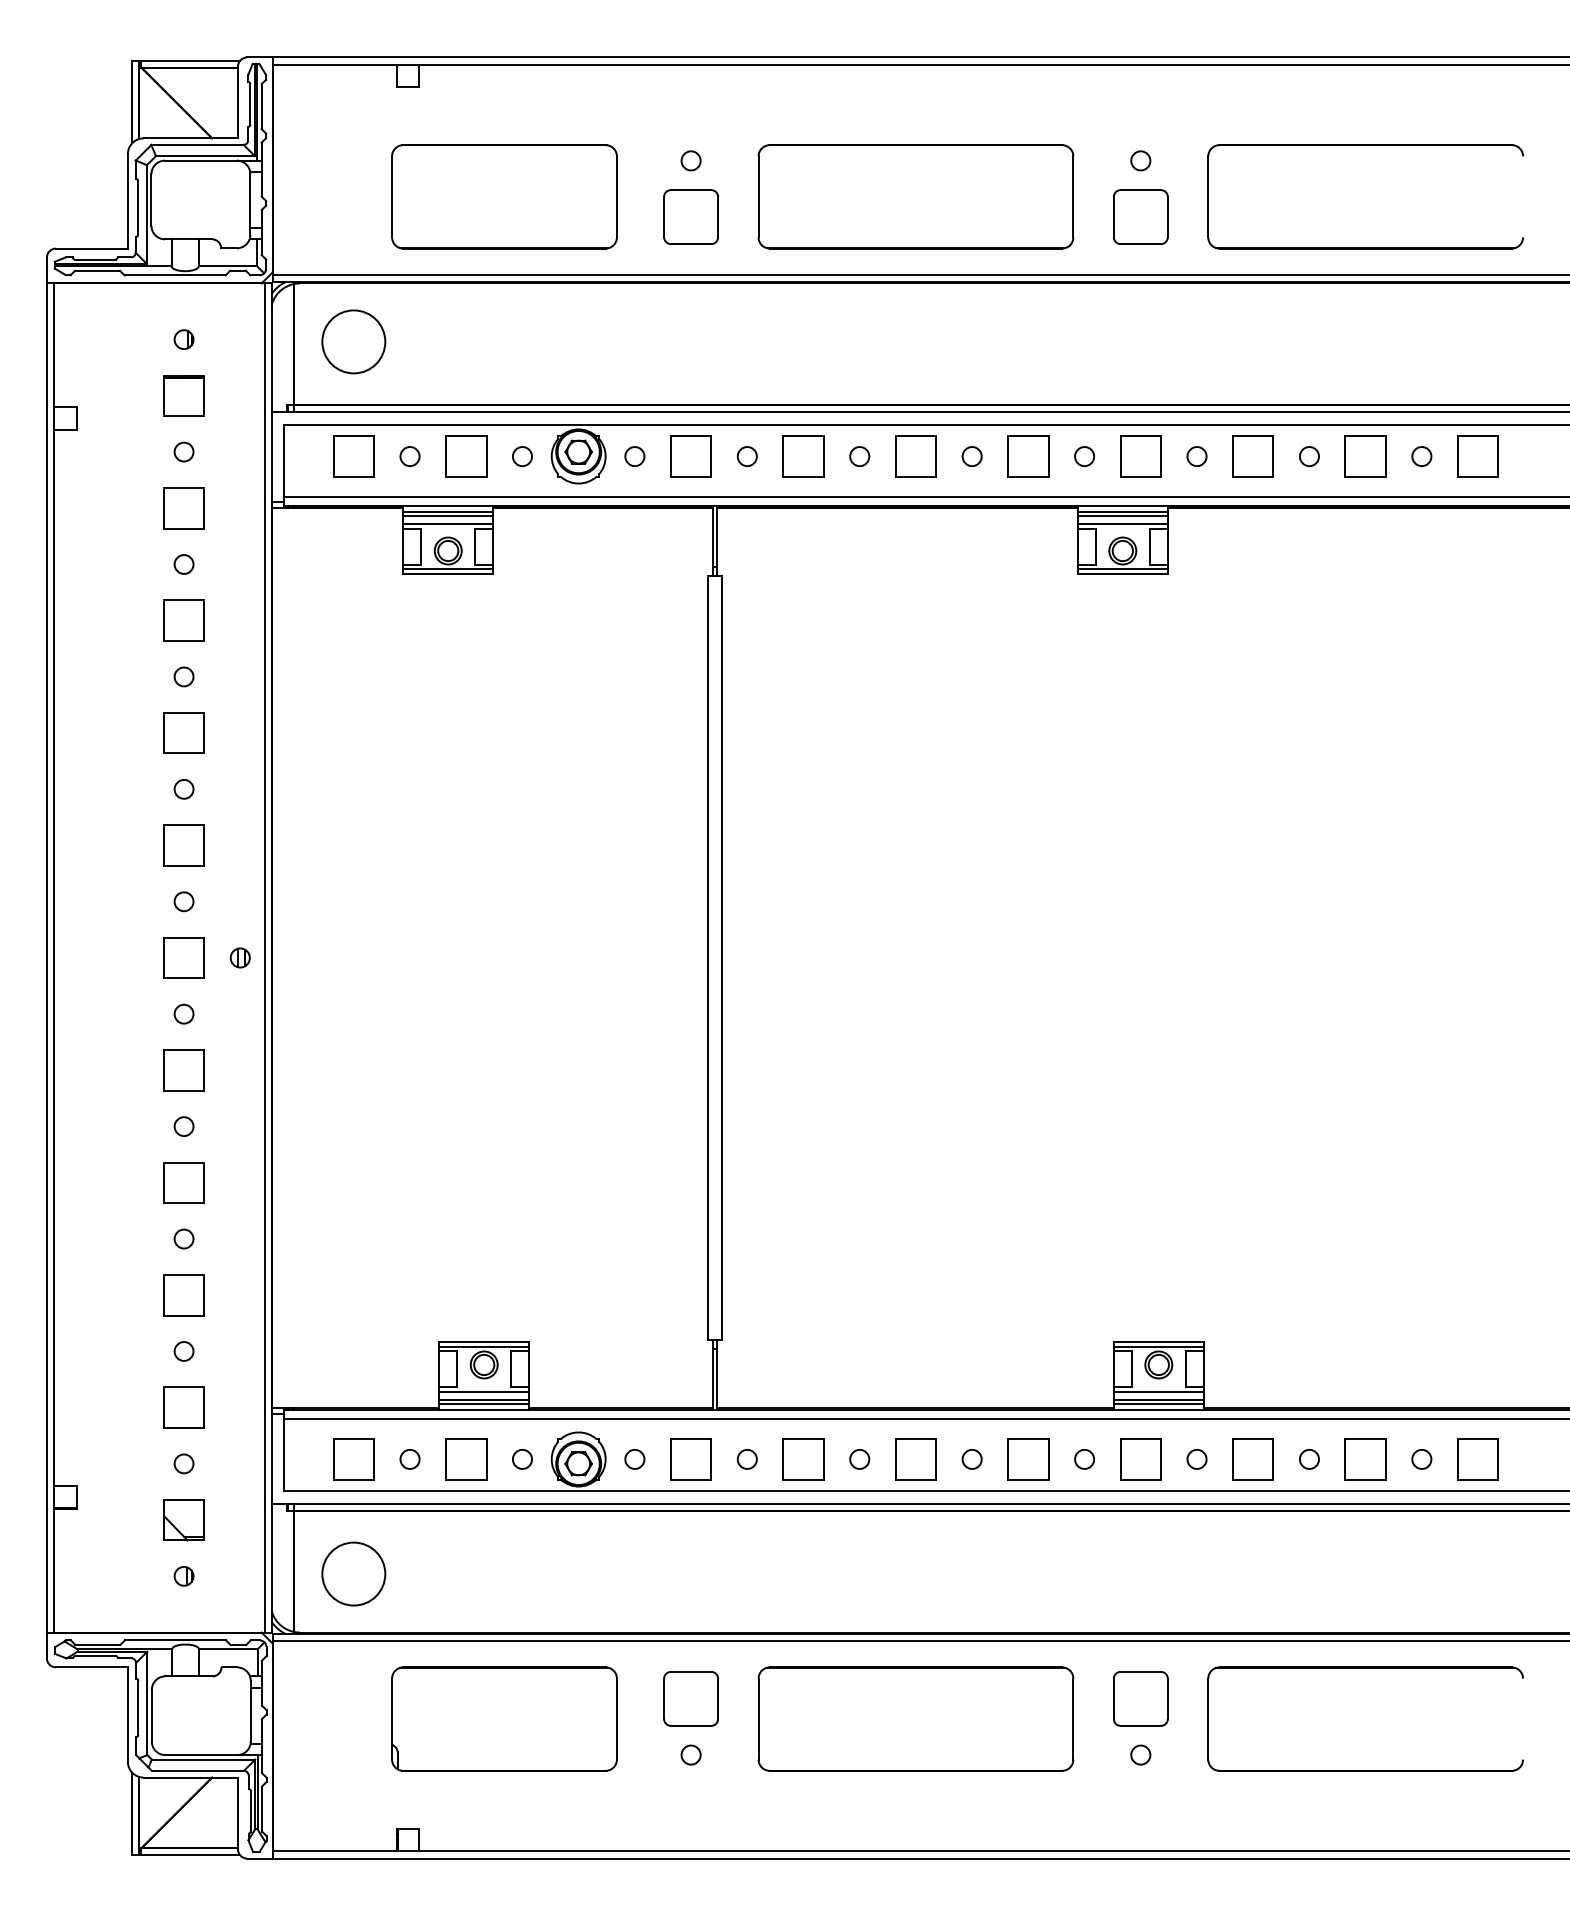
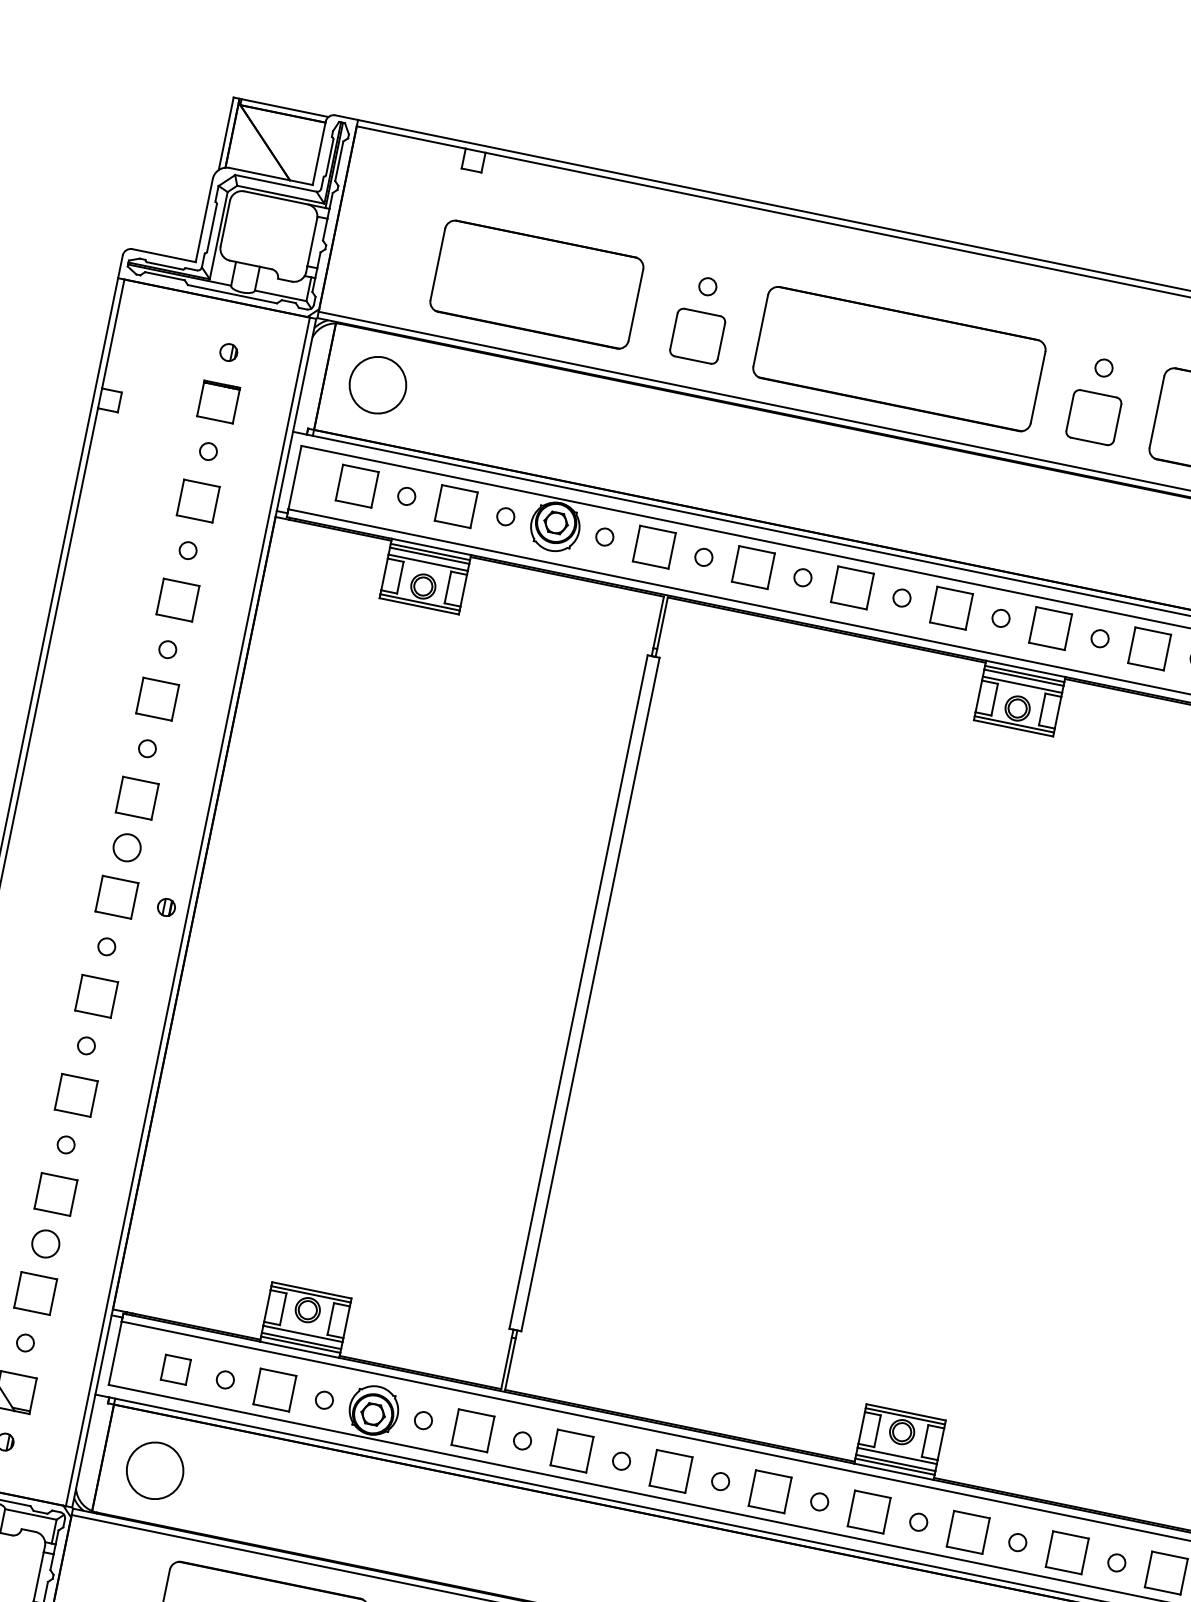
circle: (183, 901) -> (126, 847), size x1.6
circle: (183, 1351) -> (45, 1243), size x1.6
part: (353, 1459) -> (175, 1369), size x0.7

